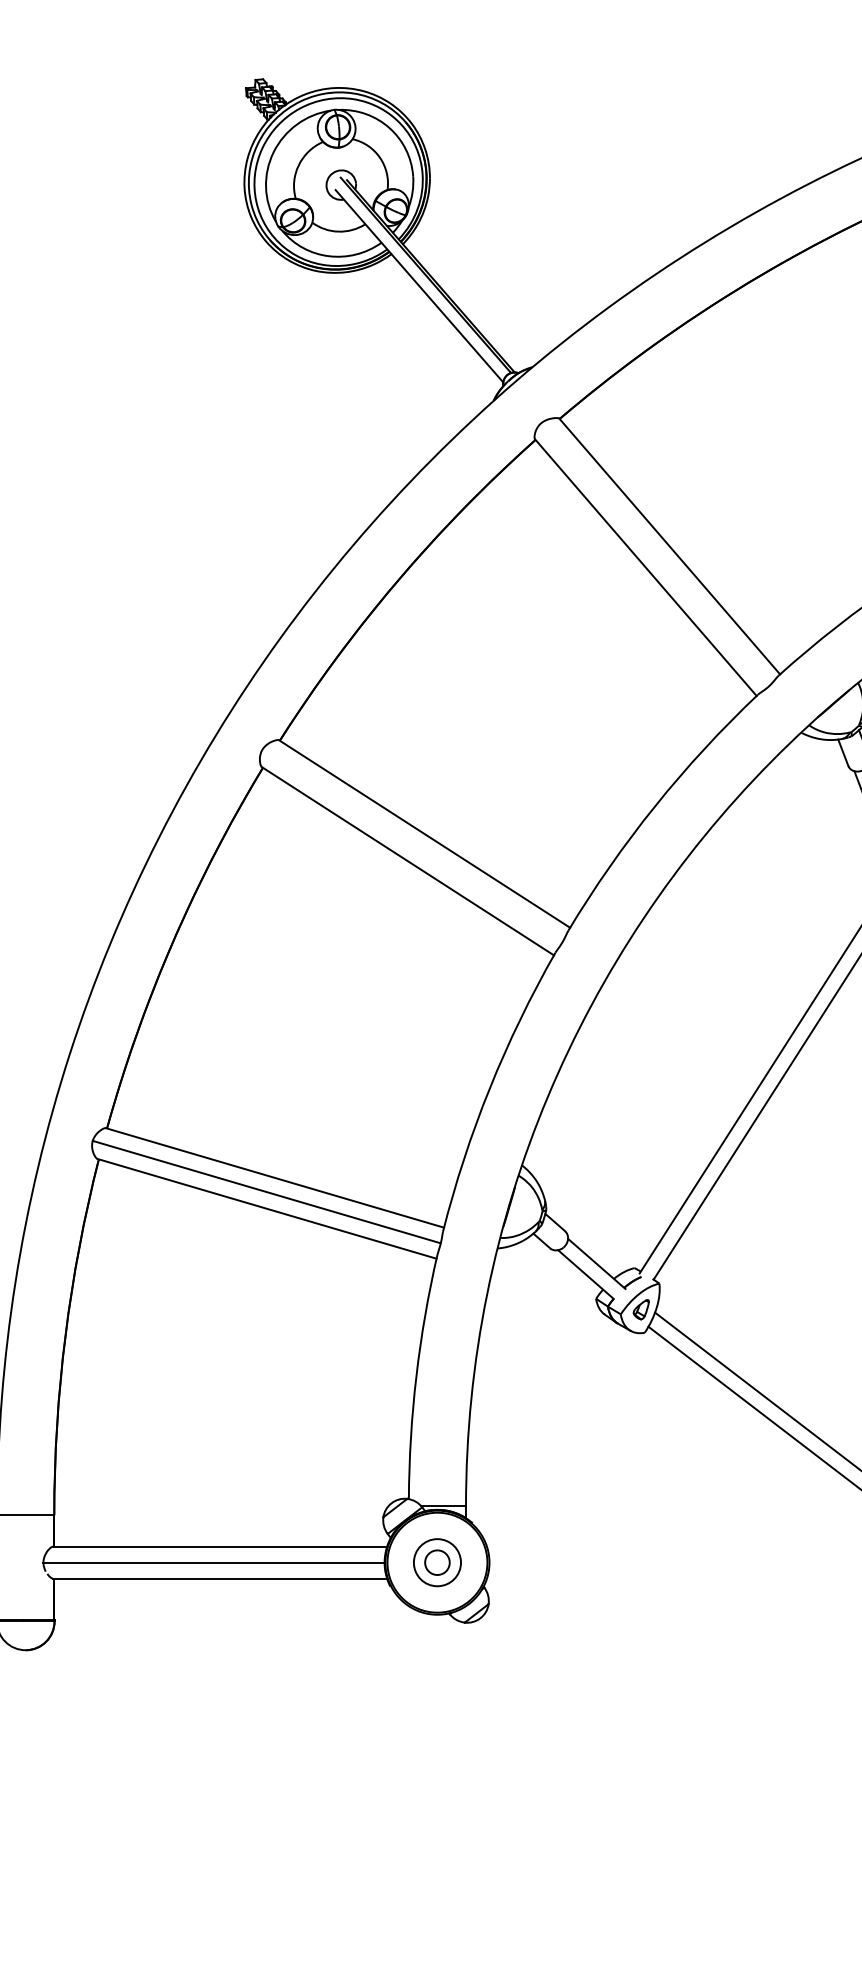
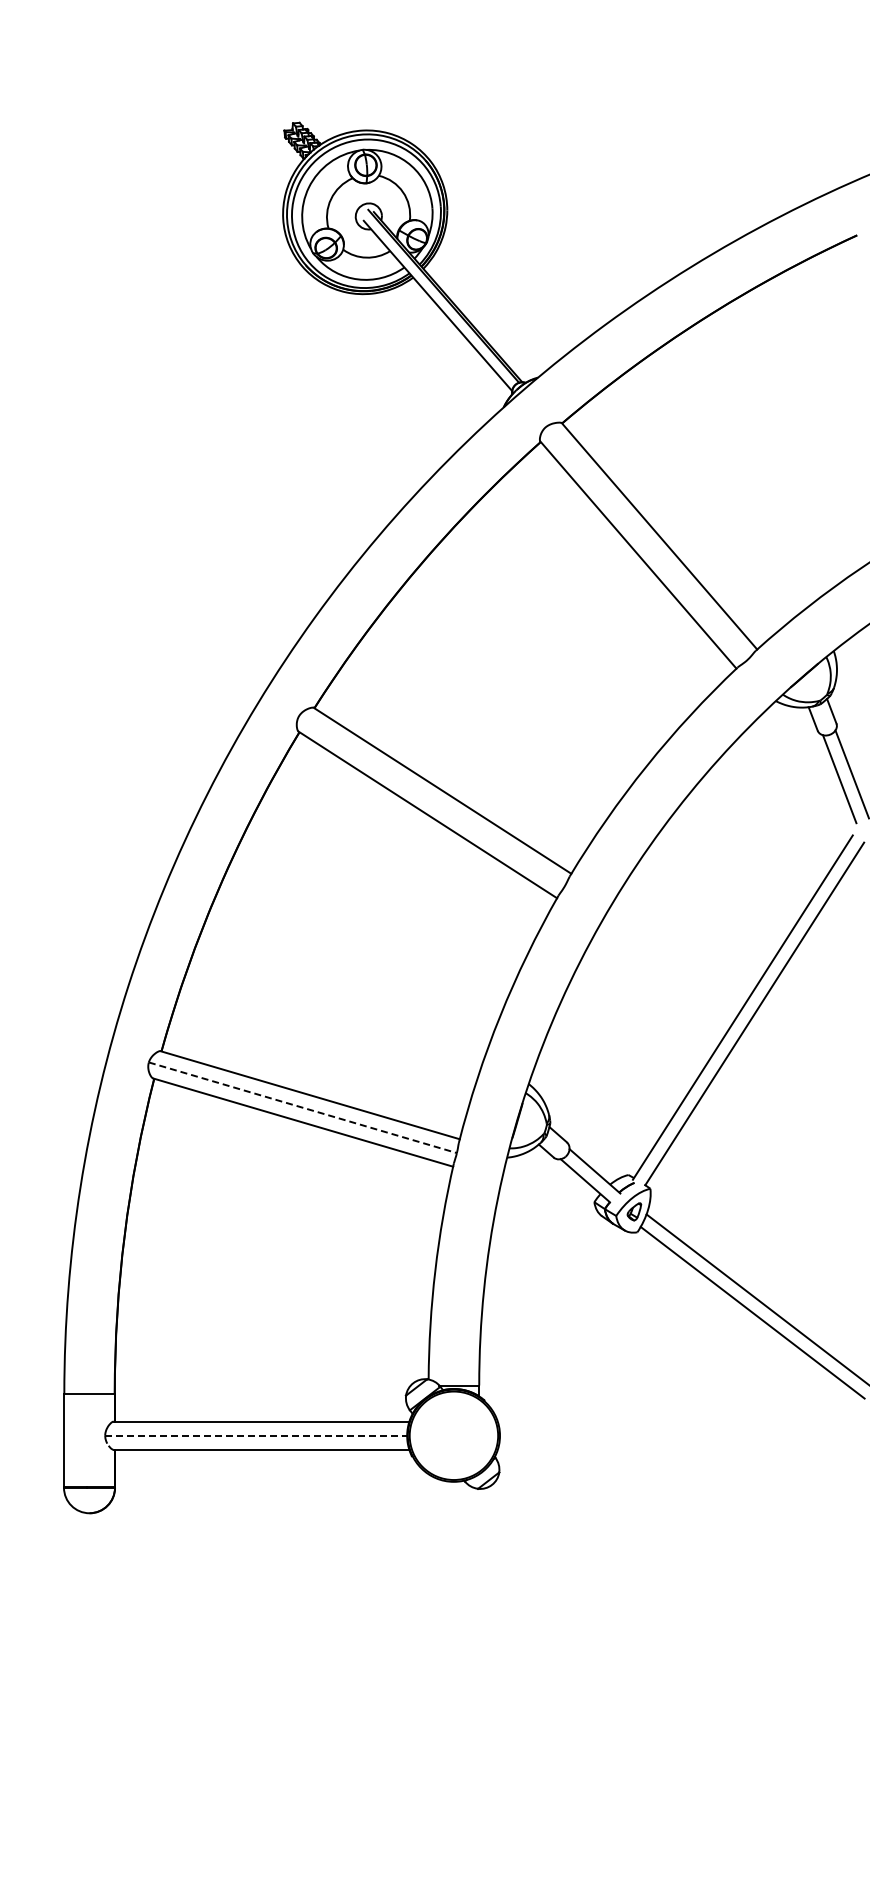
line: (266, 1191) -> (302, 1107), solid -> dashed
line: (214, 1562) -> (256, 1435), solid -> dashed
part: (436, 1562) -> (453, 1435), removed

